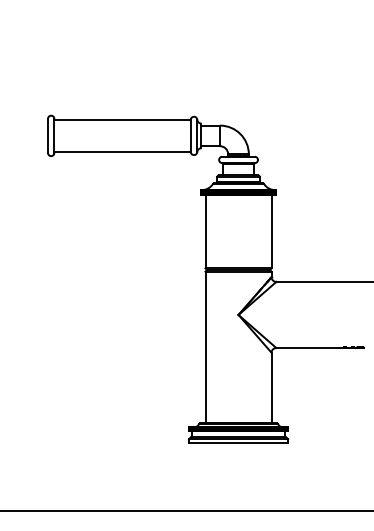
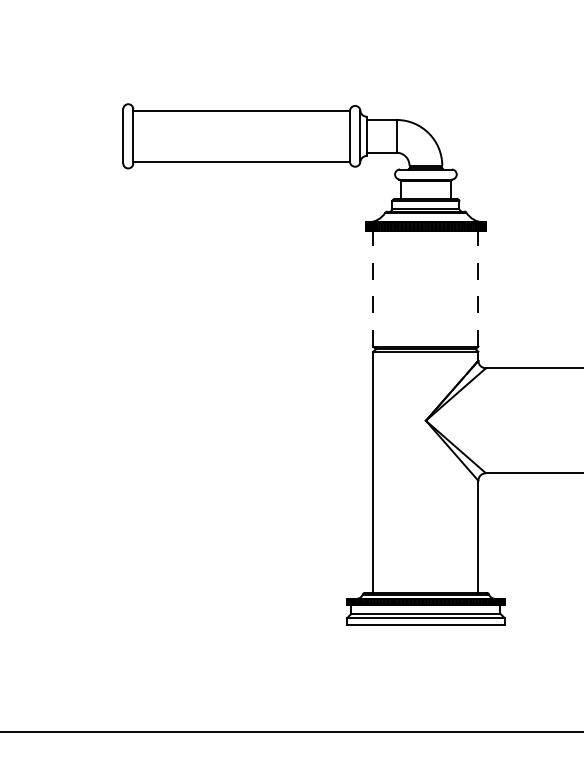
line: (205, 231) -> (373, 288), solid -> dashed
line: (271, 231) -> (478, 288), solid -> dashed

